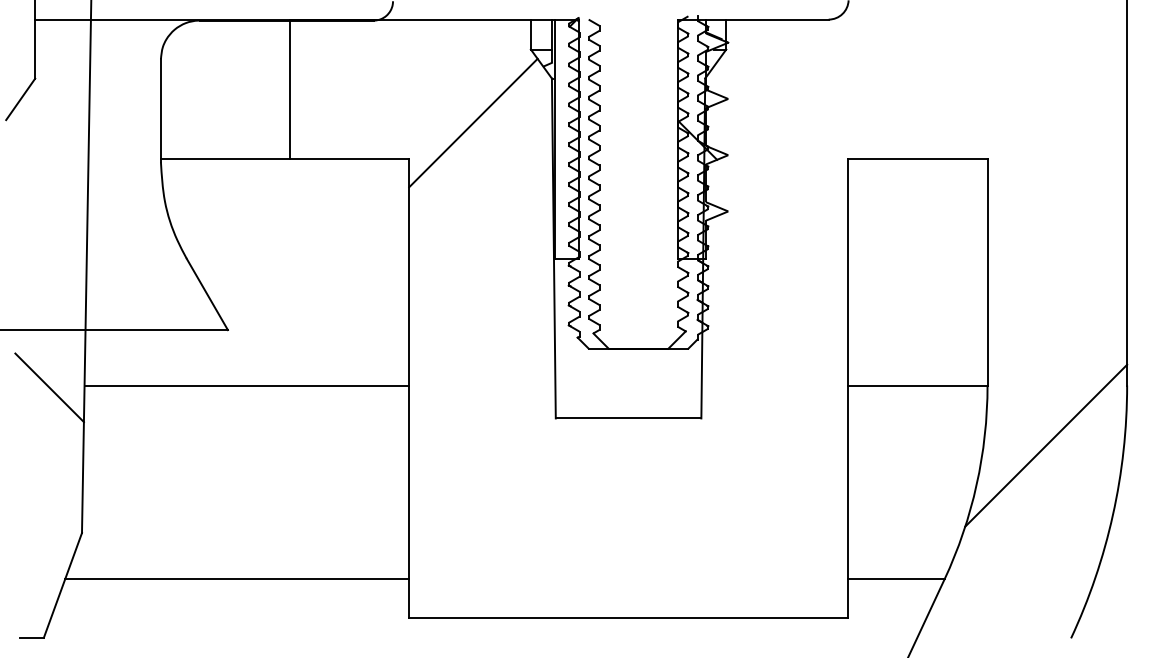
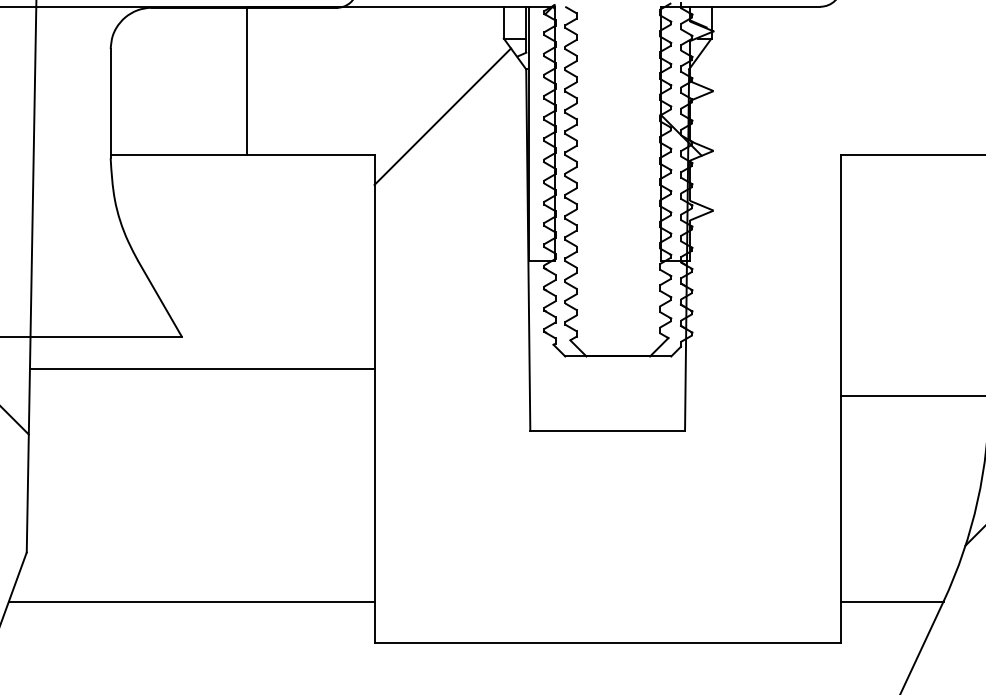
line: (246, 385) -> (201, 369), moved

